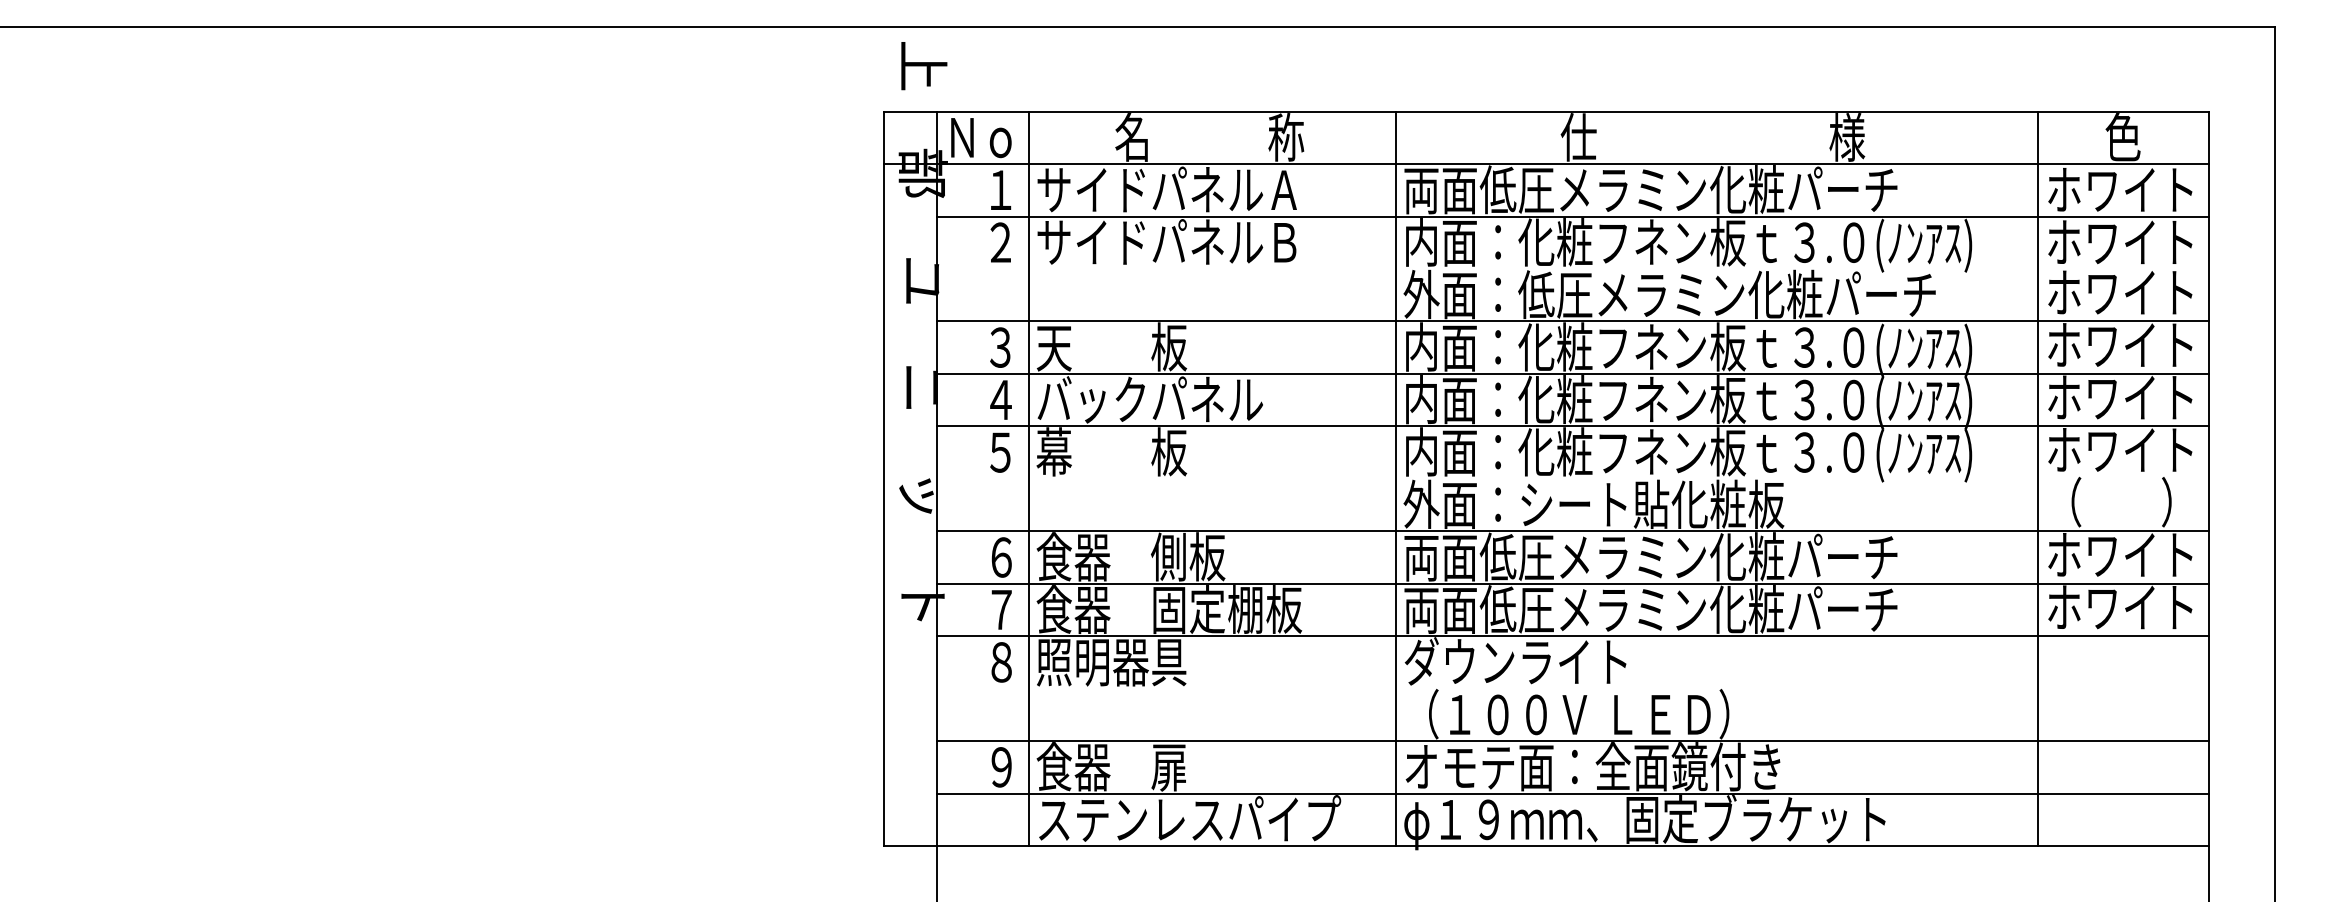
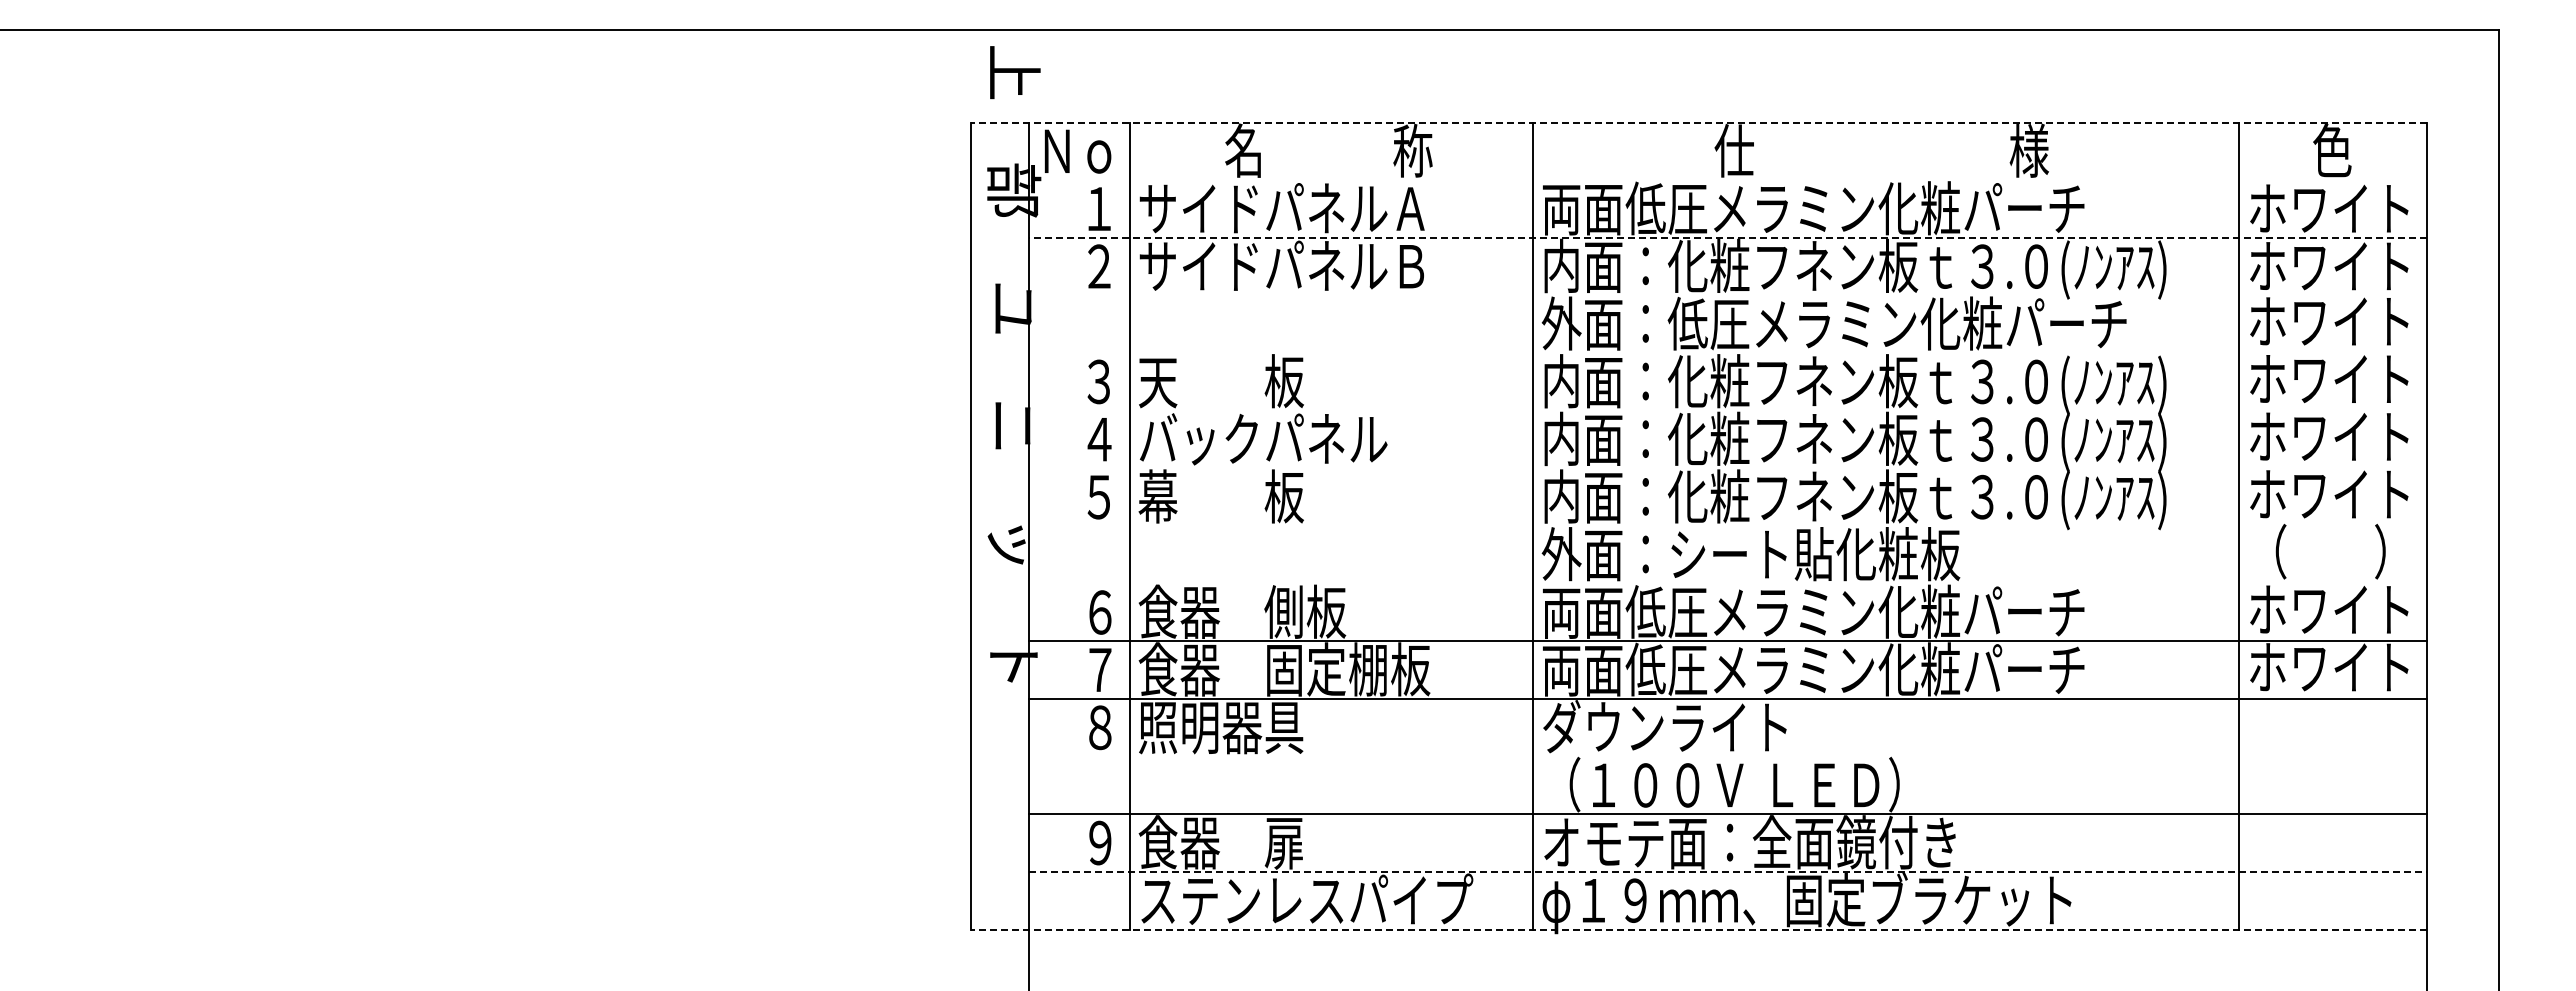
line: (1546, 111) -> (1698, 122), solid -> dashed
line: (1546, 164) -> (1698, 180), removed
line: (1572, 216) -> (1727, 237), solid -> dashed
line: (1572, 321) -> (1727, 353), removed
line: (1572, 373) -> (1727, 410), removed
line: (1572, 426) -> (1727, 468), removed
line: (1572, 531) -> (1727, 583), removed
line: (1572, 793) -> (1727, 871), solid -> dashed
line: (1546, 846) -> (1698, 929), solid -> dashed

